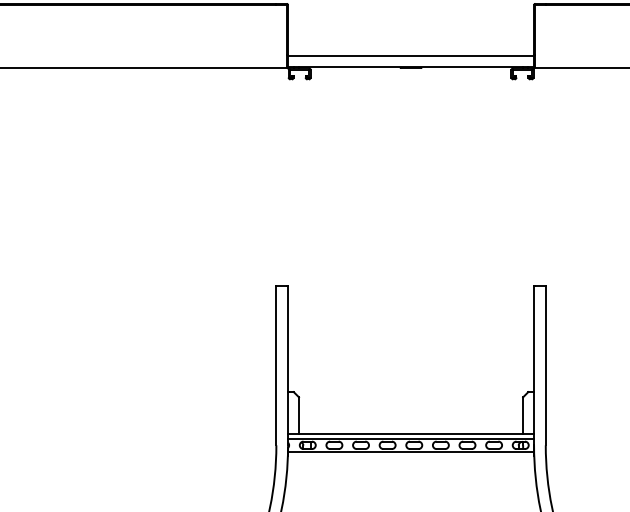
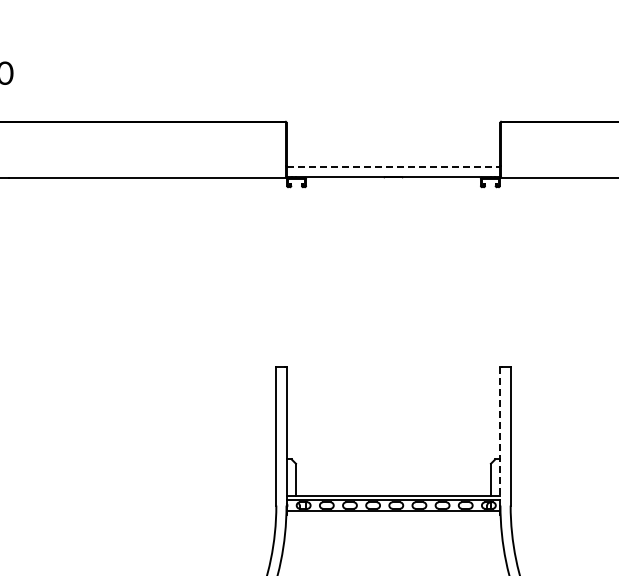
line: (411, 56) -> (393, 167), solid -> dashed
line: (534, 365) -> (500, 436), solid -> dashed

